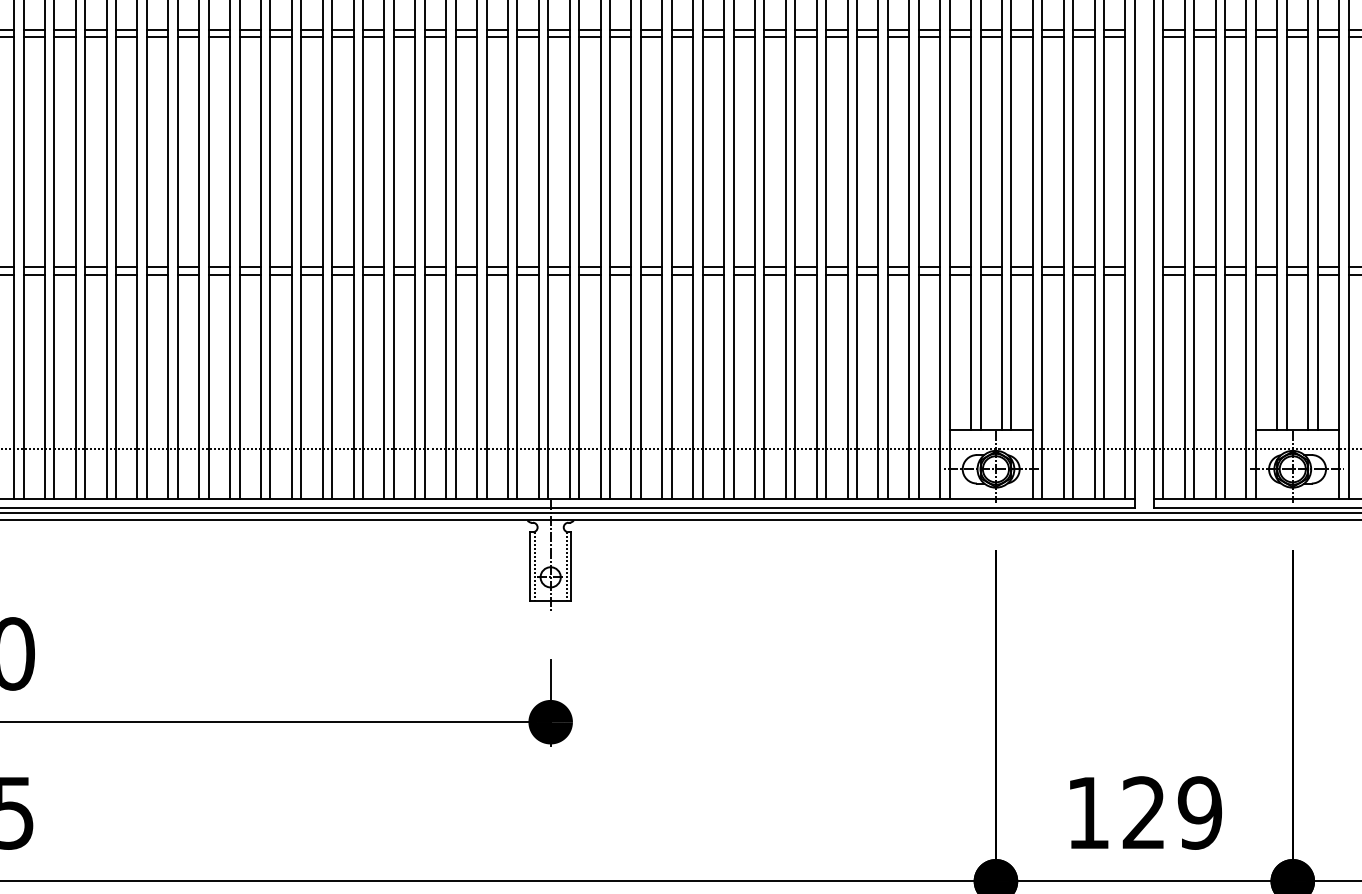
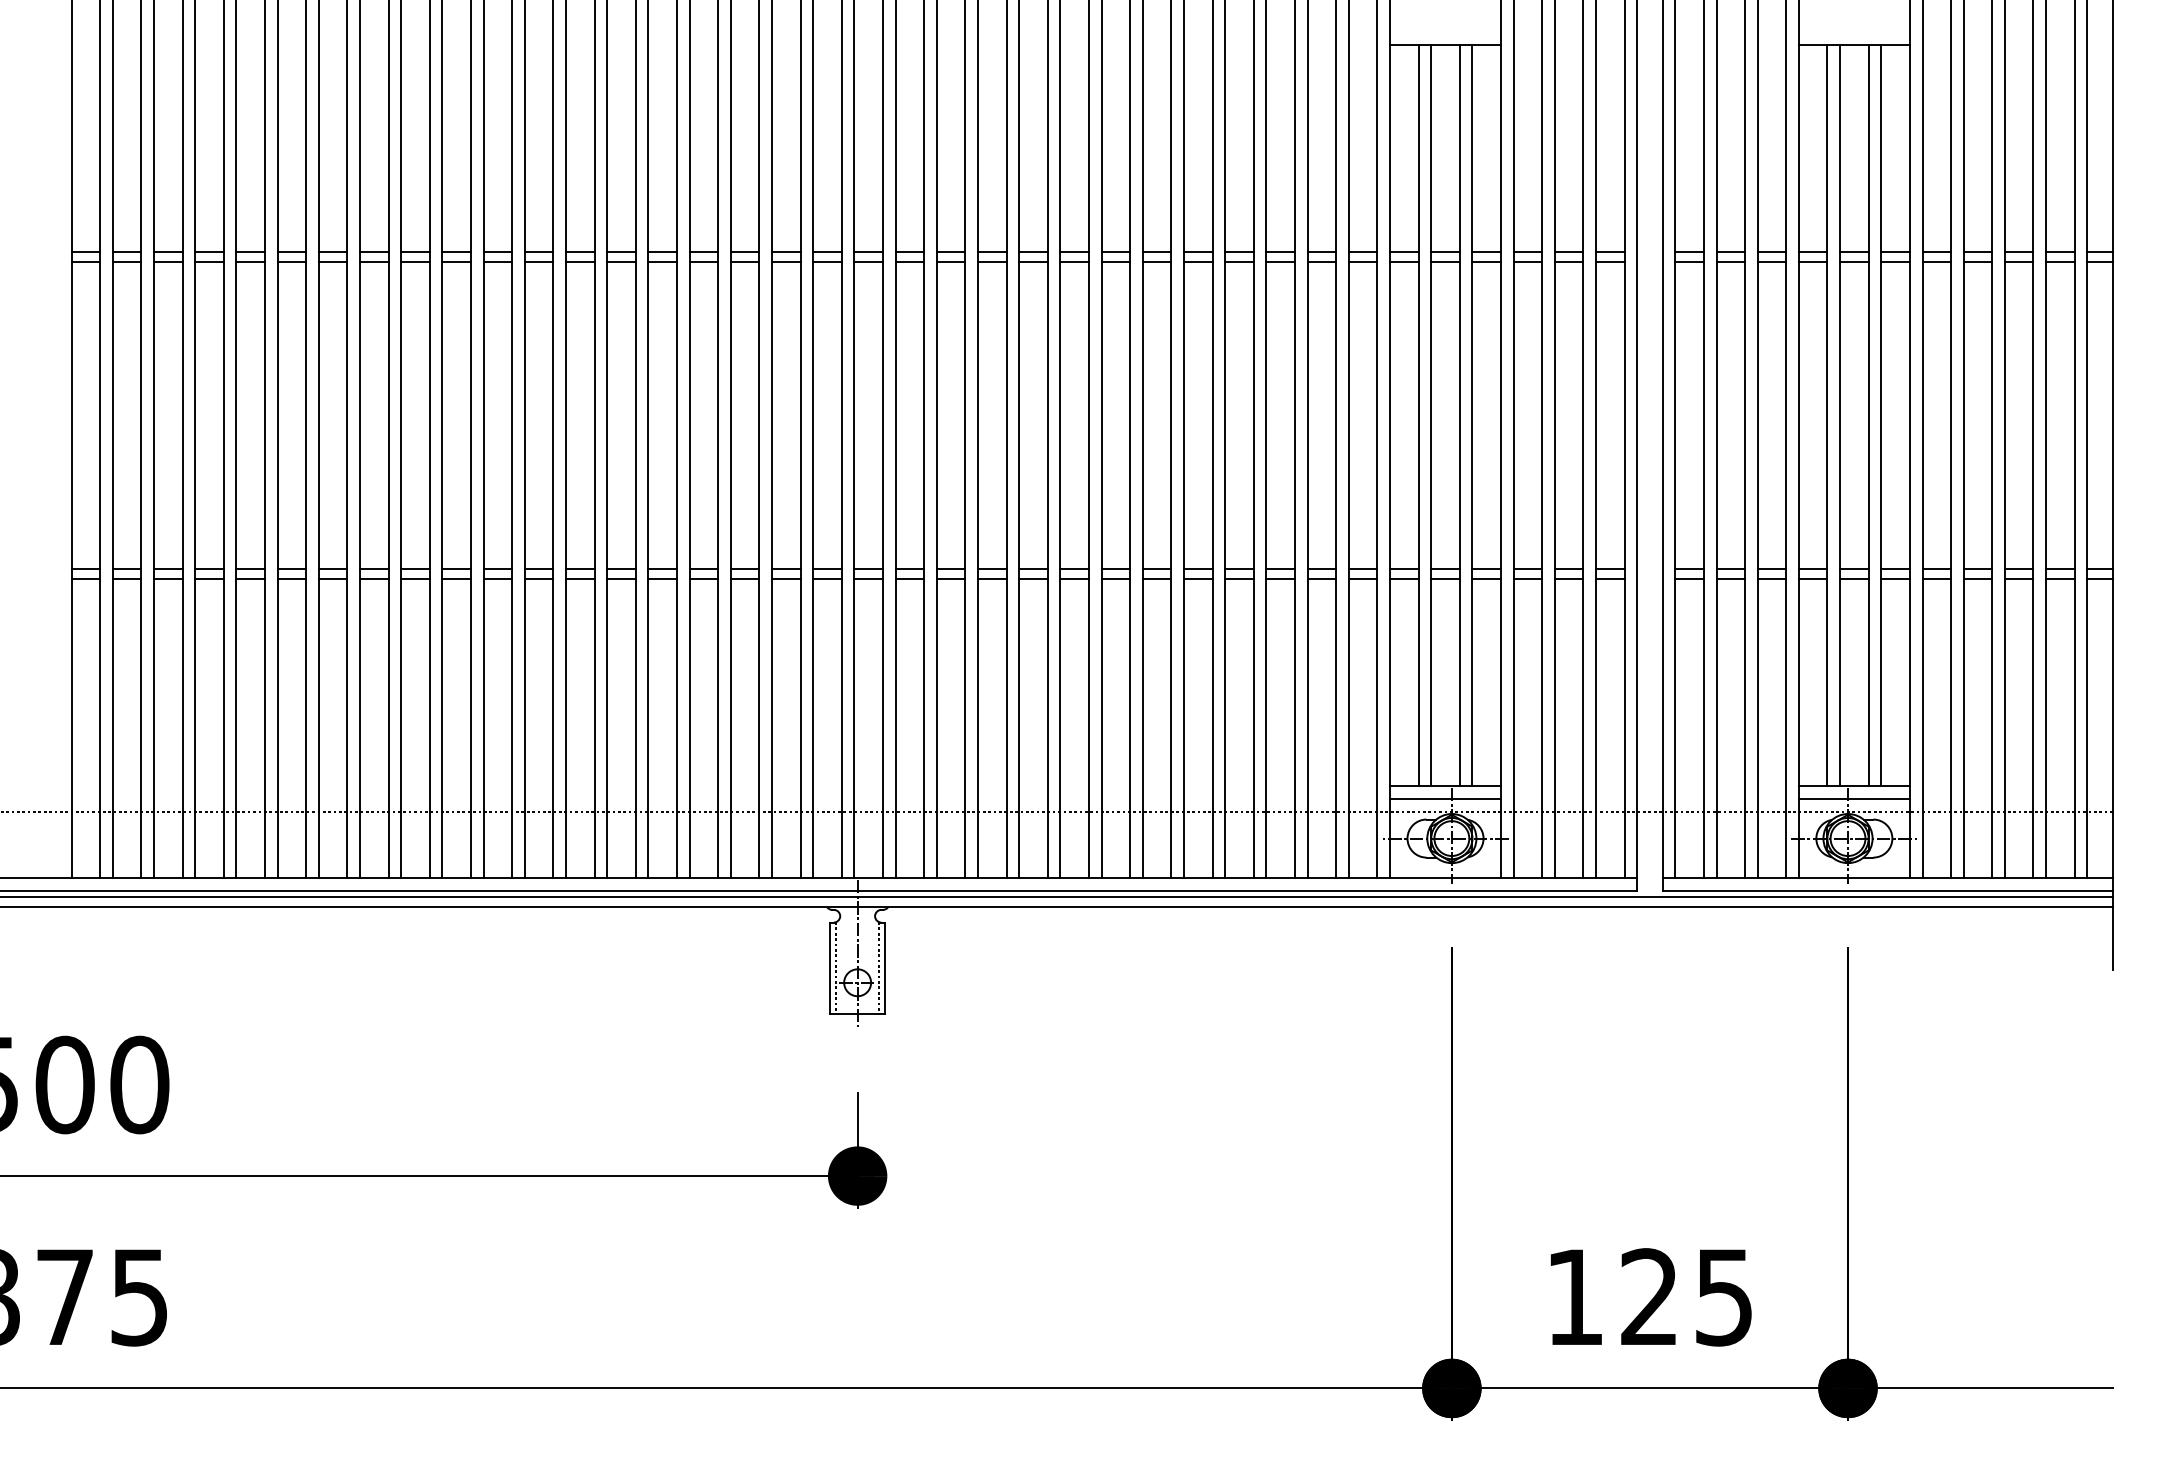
line: (991, 439) -> (1445, 798), added
line: (1296, 439) -> (1853, 798), added
text: (1199, 813) -> (1723, 1297), 129 -> 125

